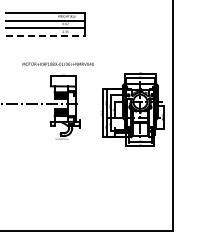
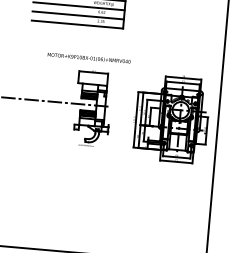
line: (46, 36) -> (78, 24), dashed -> solid

